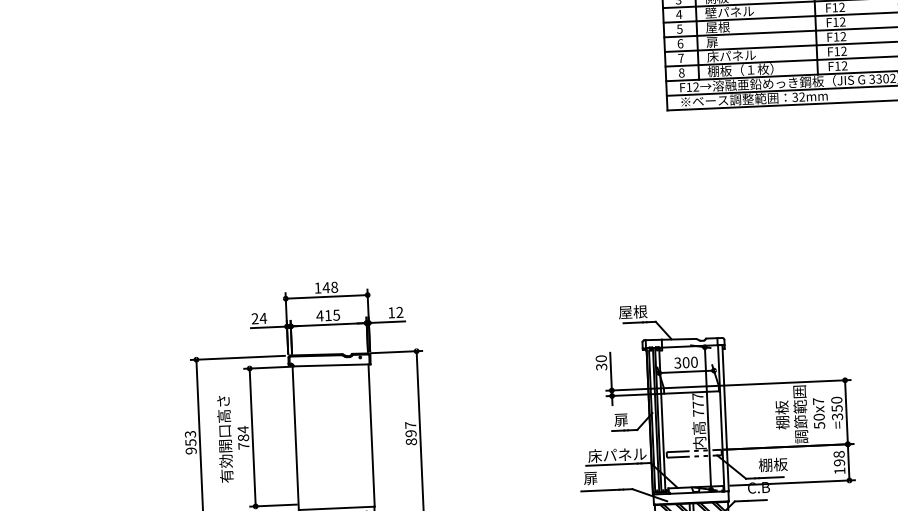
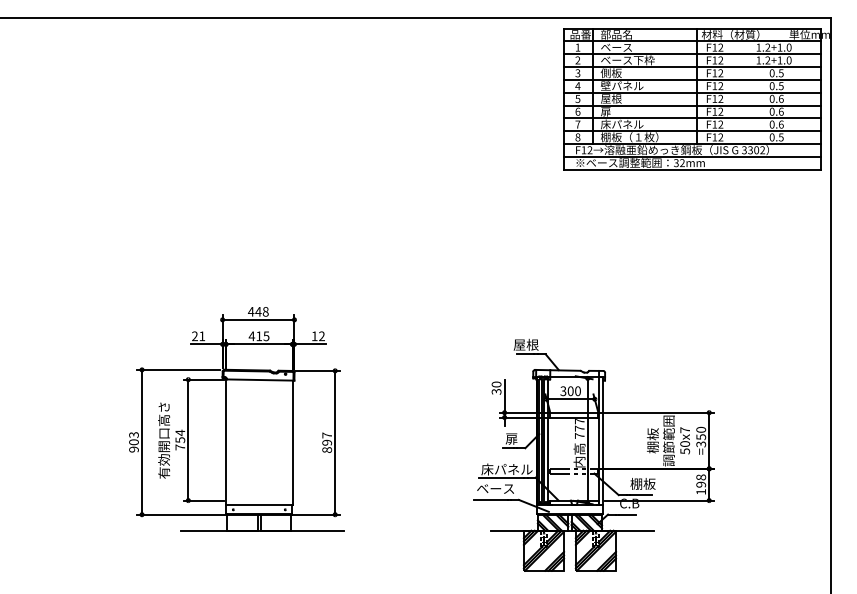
text: (318, 287) -> (251, 311), 148 -> 448
text: (263, 318) -> (202, 336), 24 -> 21
text: (243, 438) -> (180, 440), 784 -> 754
text: (190, 442) -> (133, 442), 953 -> 903
text: (604, 477) -> (494, 488), 扉 -> ベース

